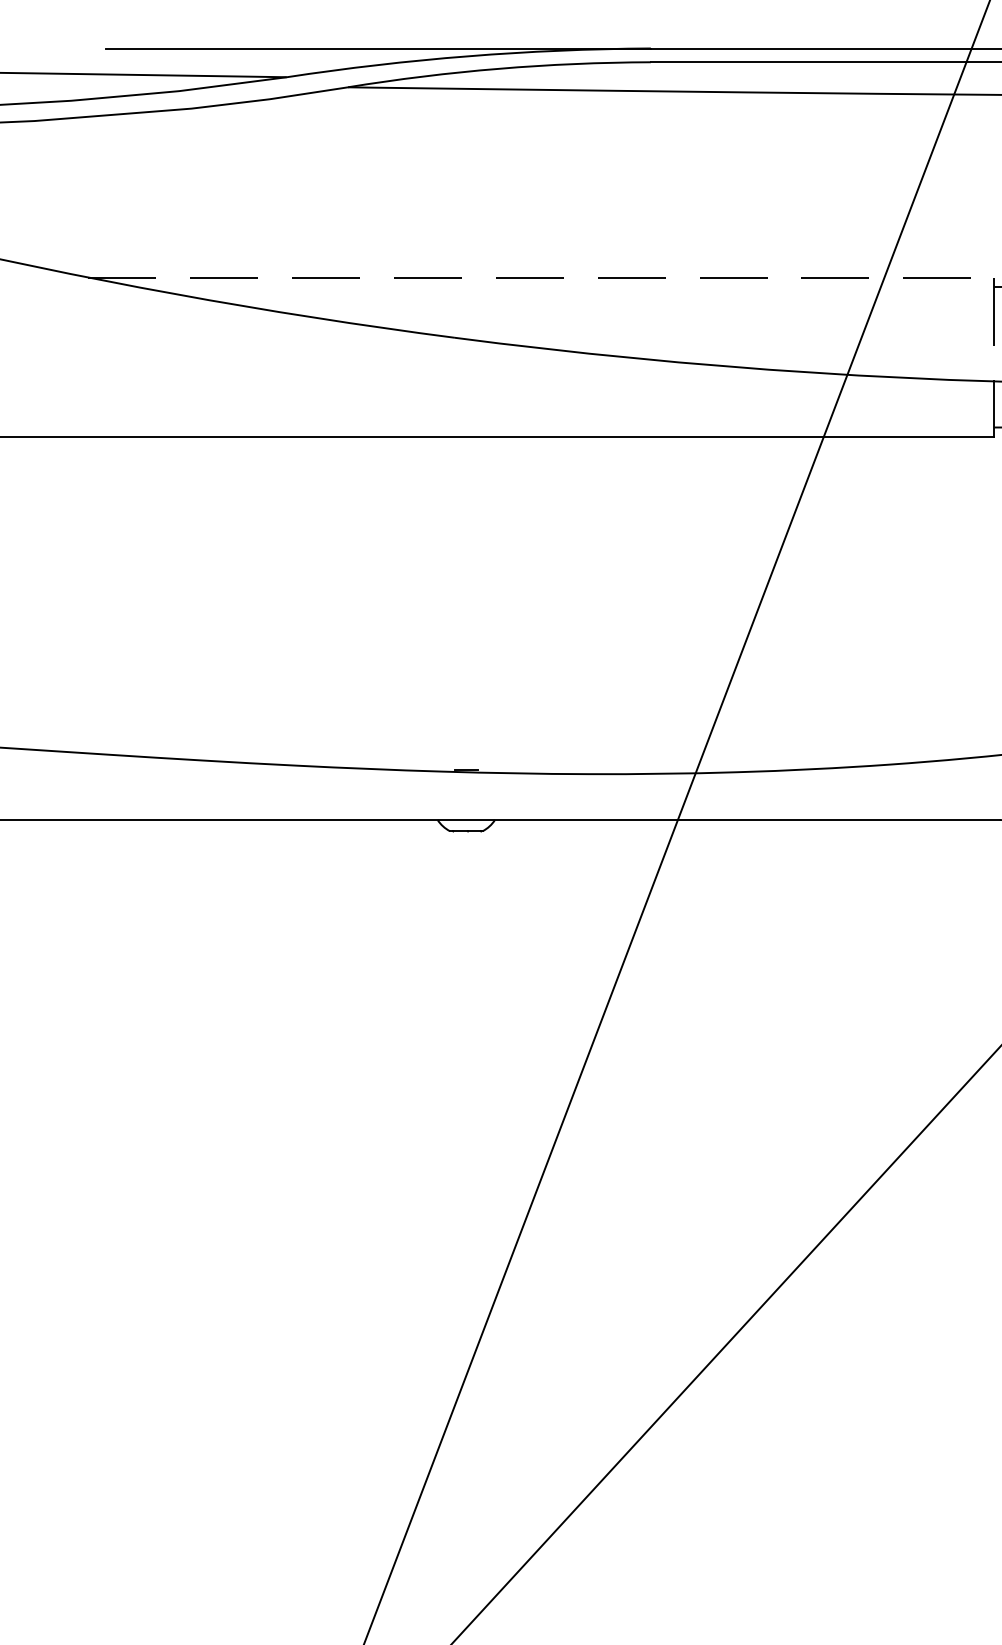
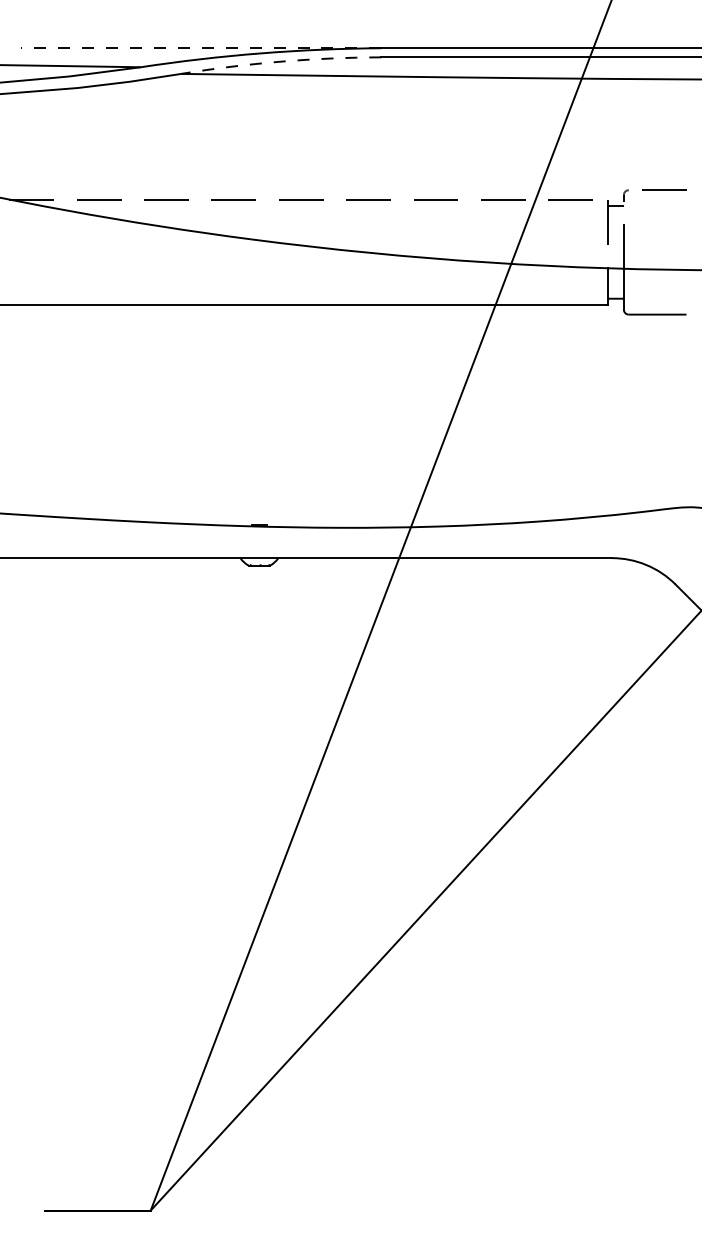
line: (377, 48) -> (200, 48), solid -> dashed
arc: (498, 68) -> (280, 61), solid -> dashed

